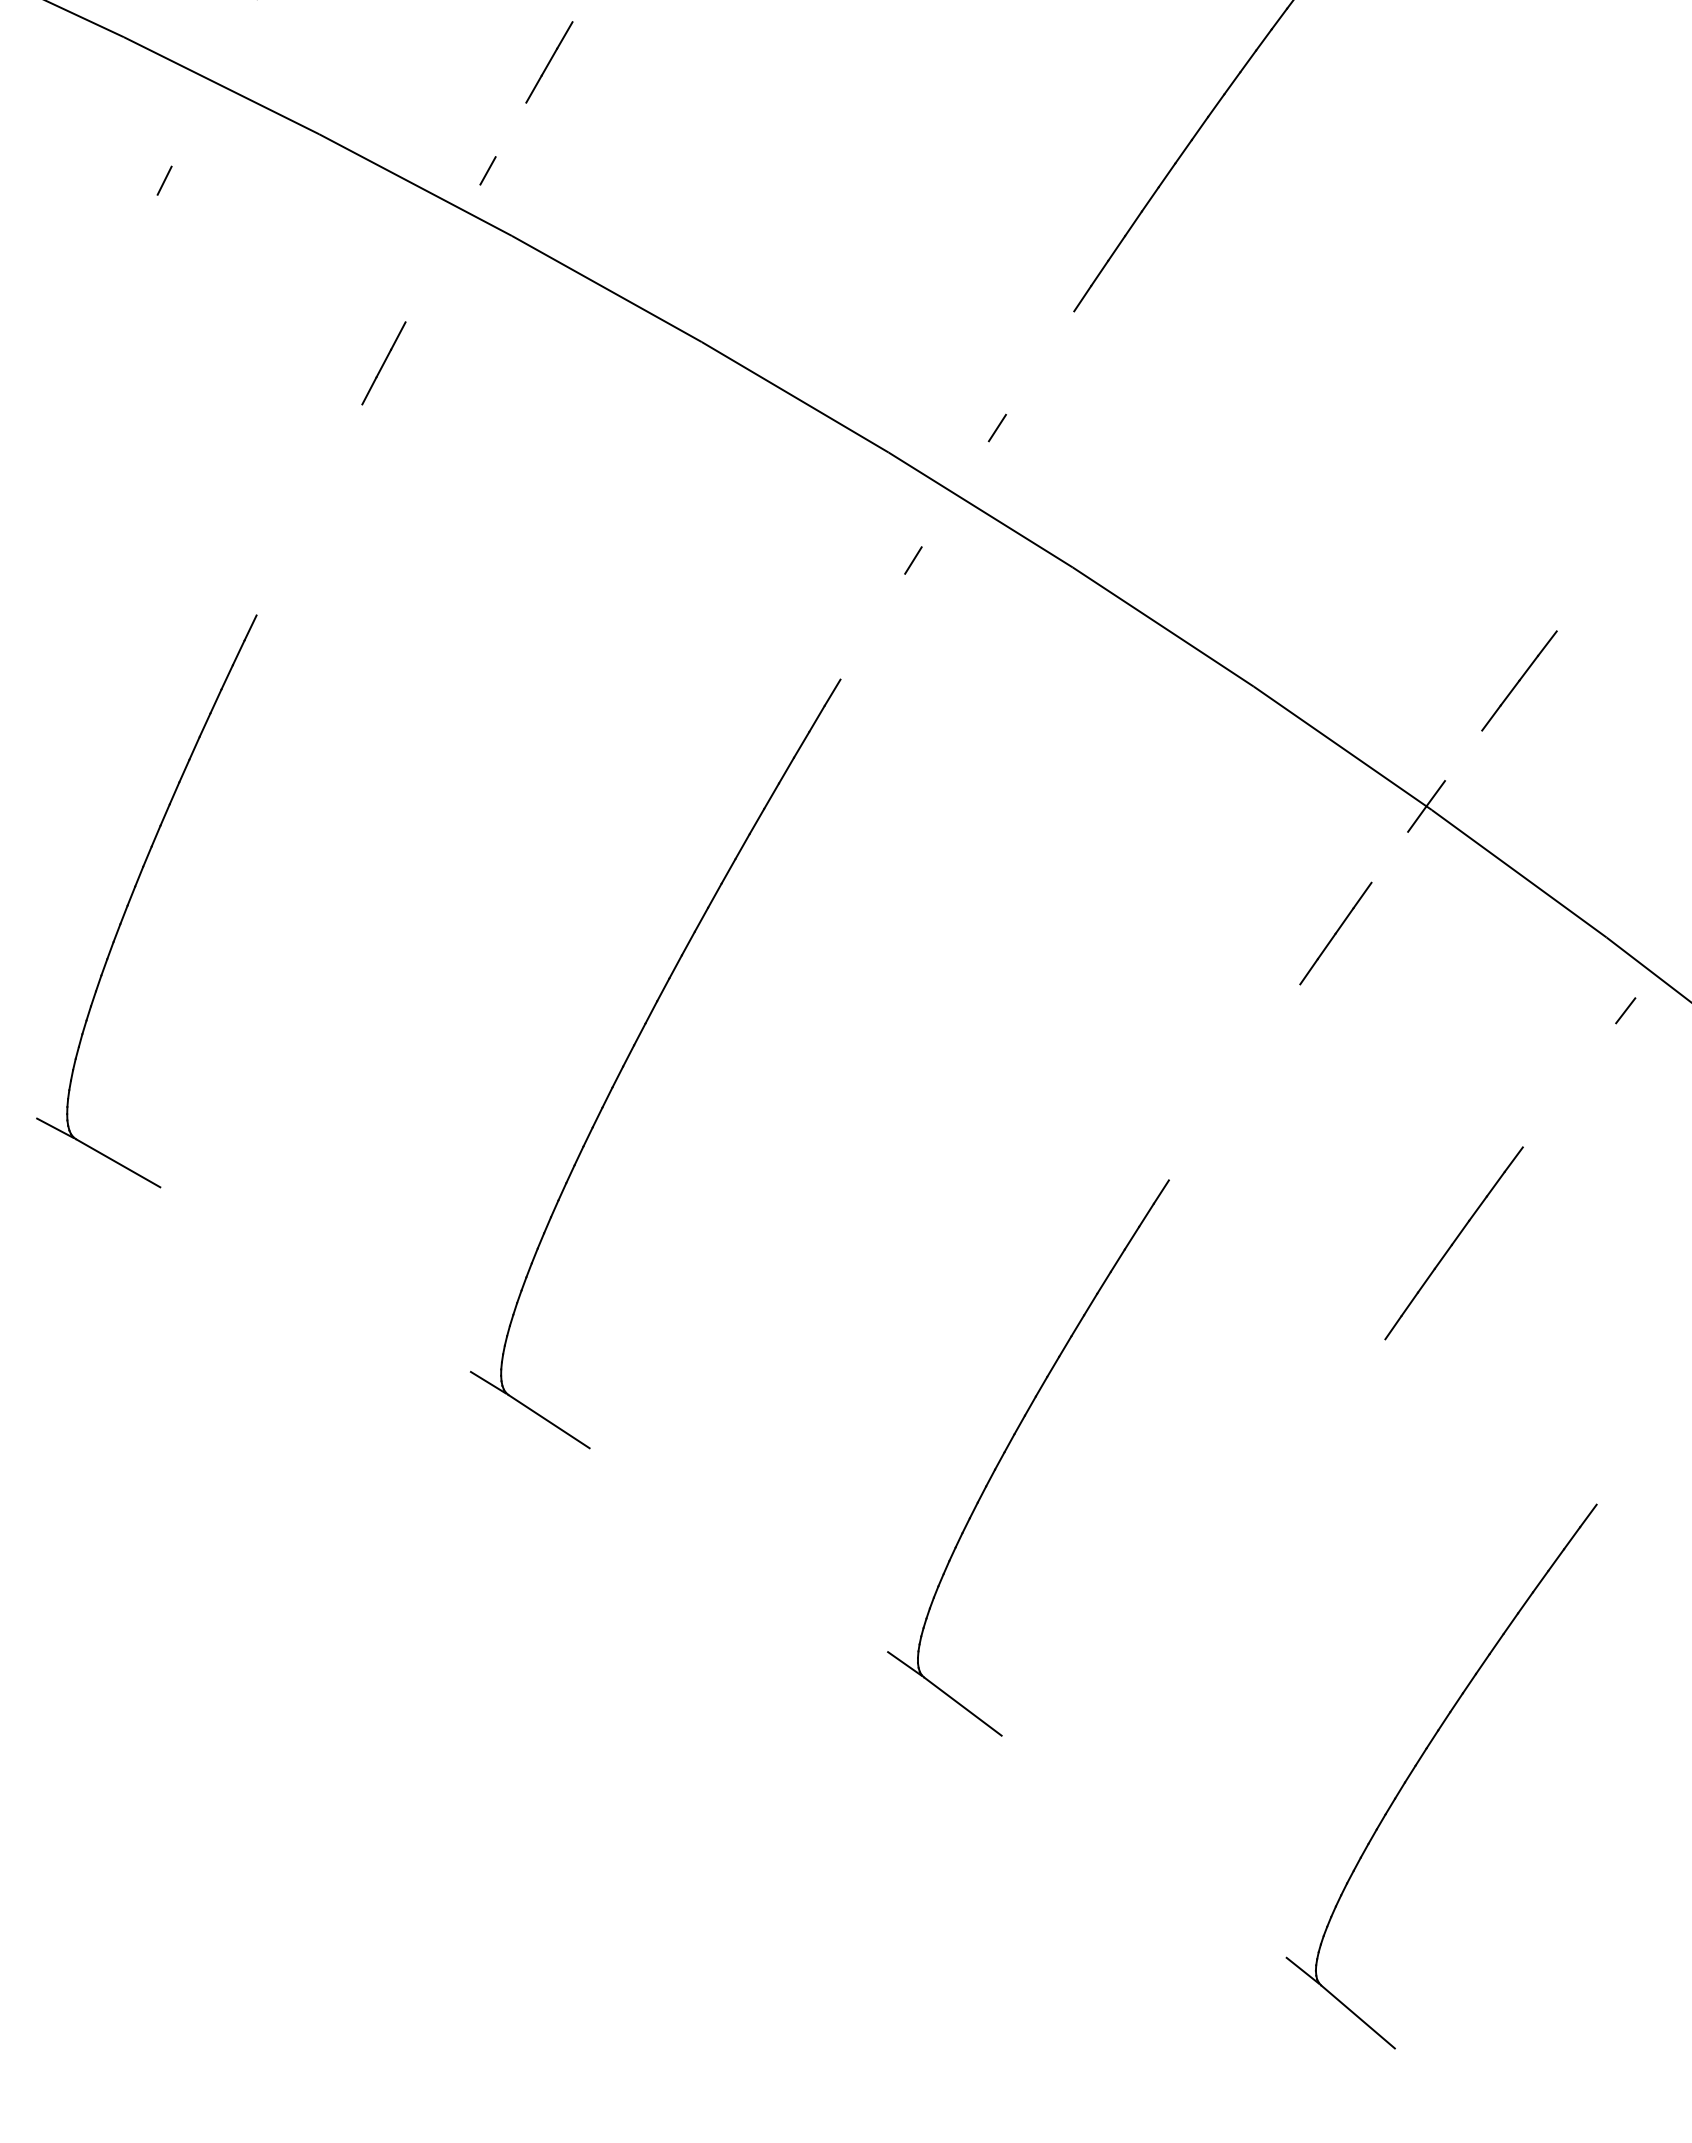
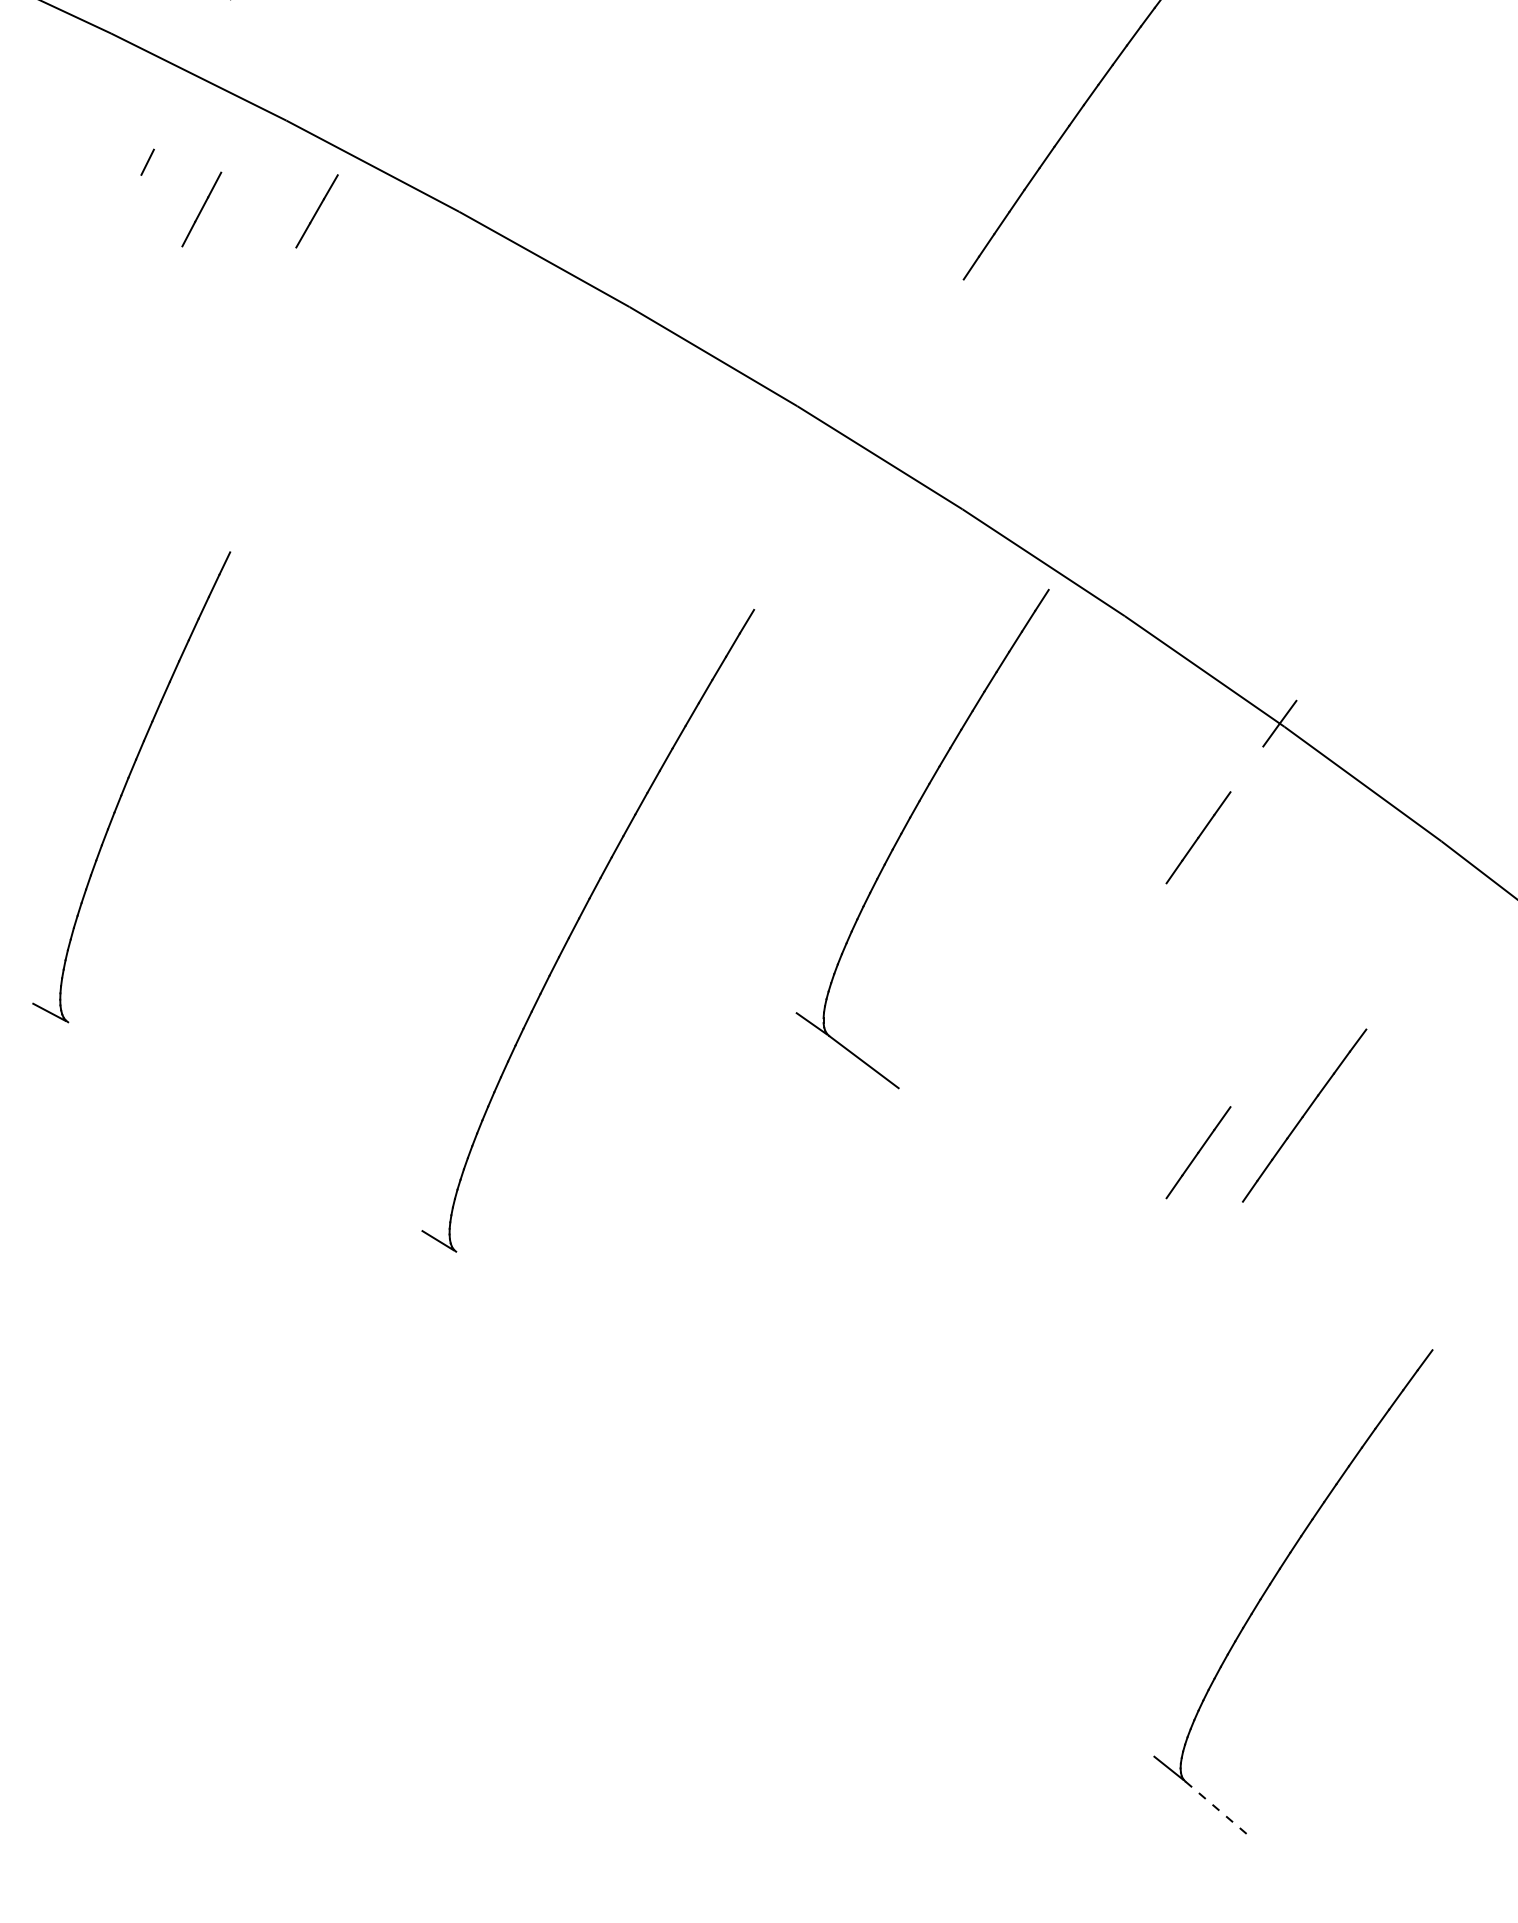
line: (549, 62) -> (317, 211), moved
line: (487, 170) -> (437, 153), removed
line: (383, 363) -> (201, 209), moved
line: (996, 427) -> (894, 383), removed
line: (913, 560) -> (819, 503), removed
line: (1519, 680) -> (1363, 610), removed
line: (1625, 1010) -> (1458, 906), removed
line: (118, 1163) -> (106, 1044), removed
line: (1335, 1284) -> (1198, 1152), added
line: (548, 1421) -> (492, 1275), removed
part: (1008, 1447) -> (904, 829), moved
line: (1358, 2016) -> (1218, 1809), solid -> dashed

